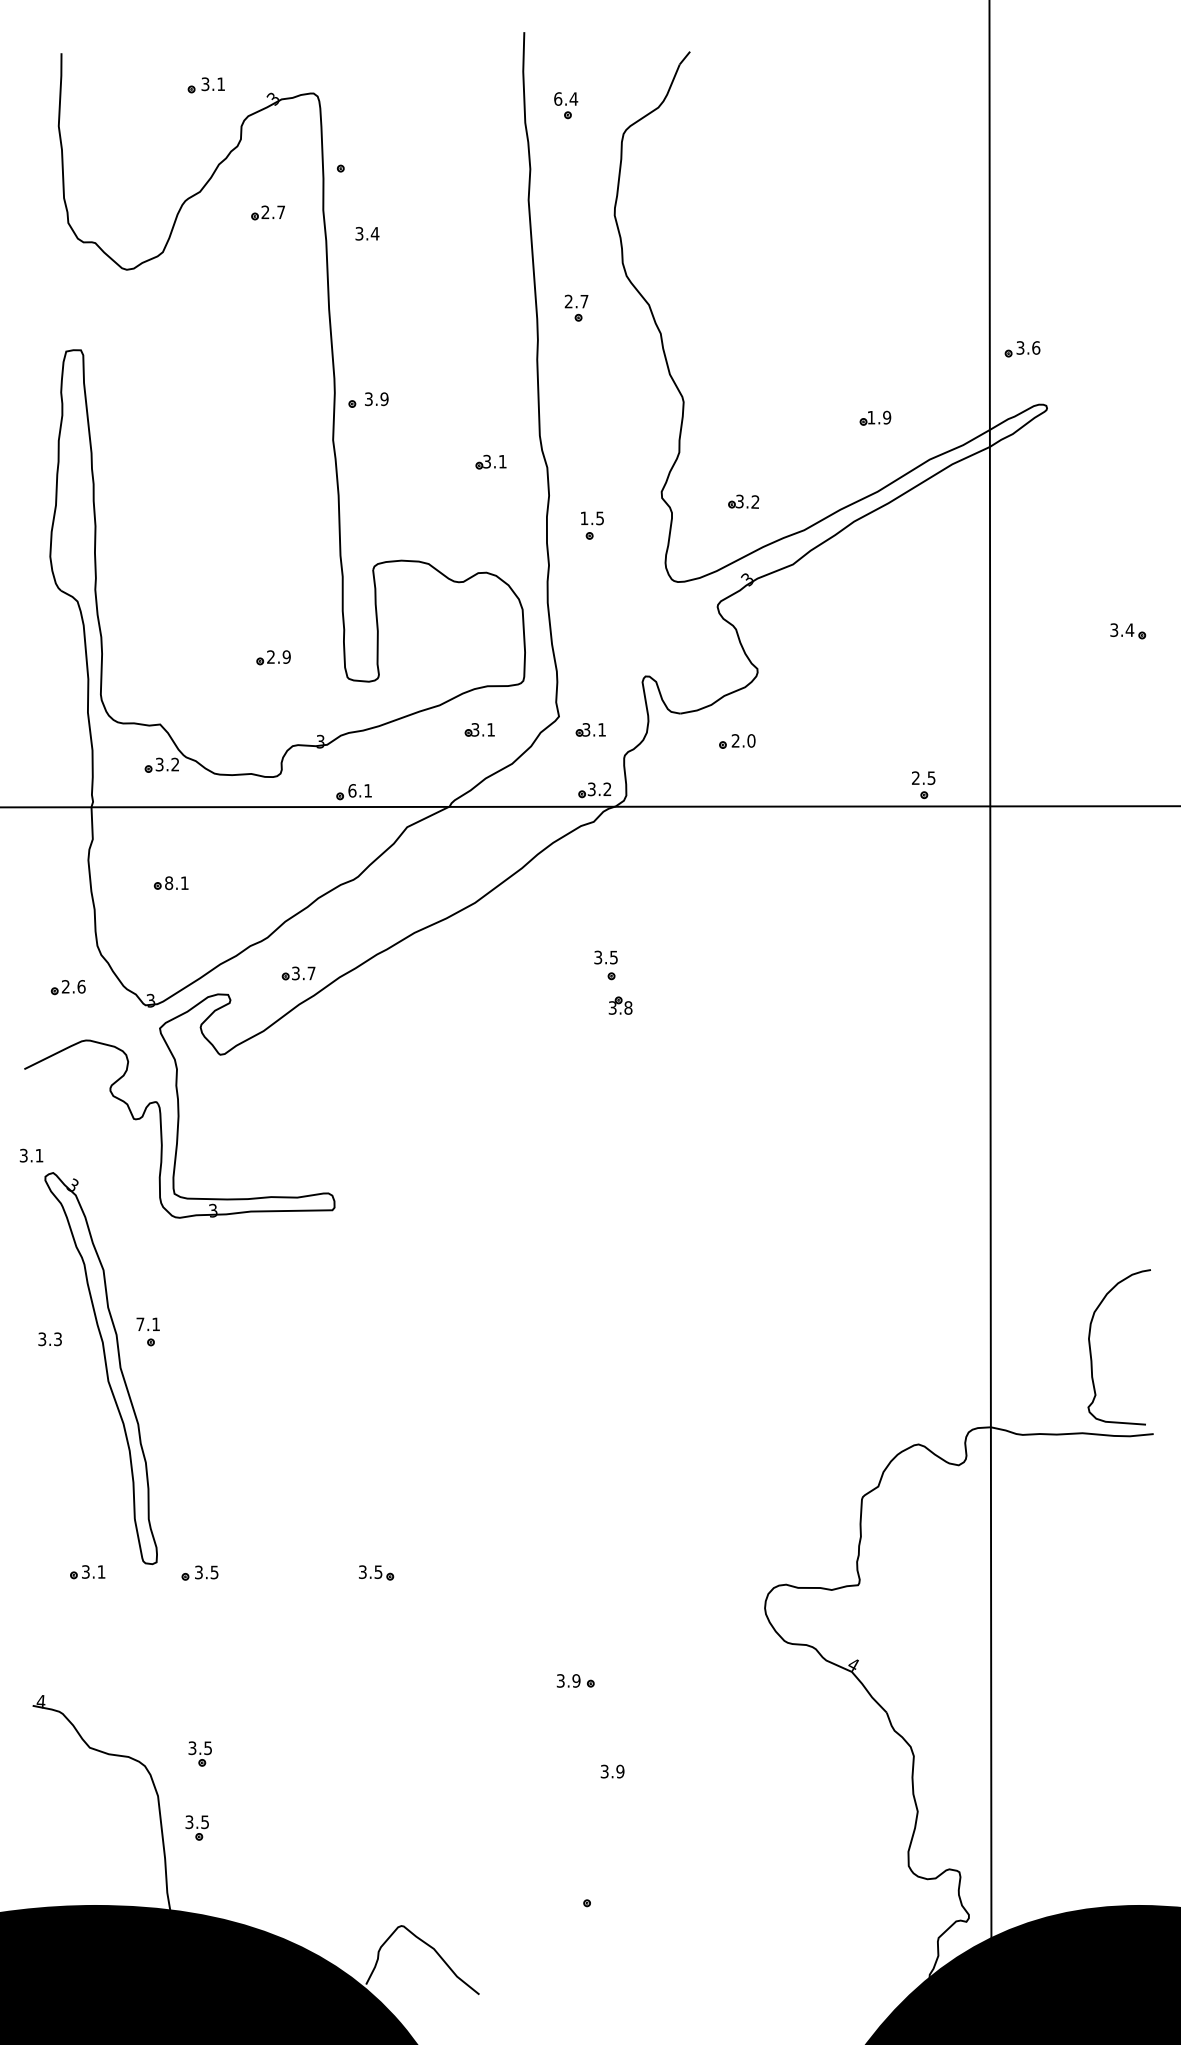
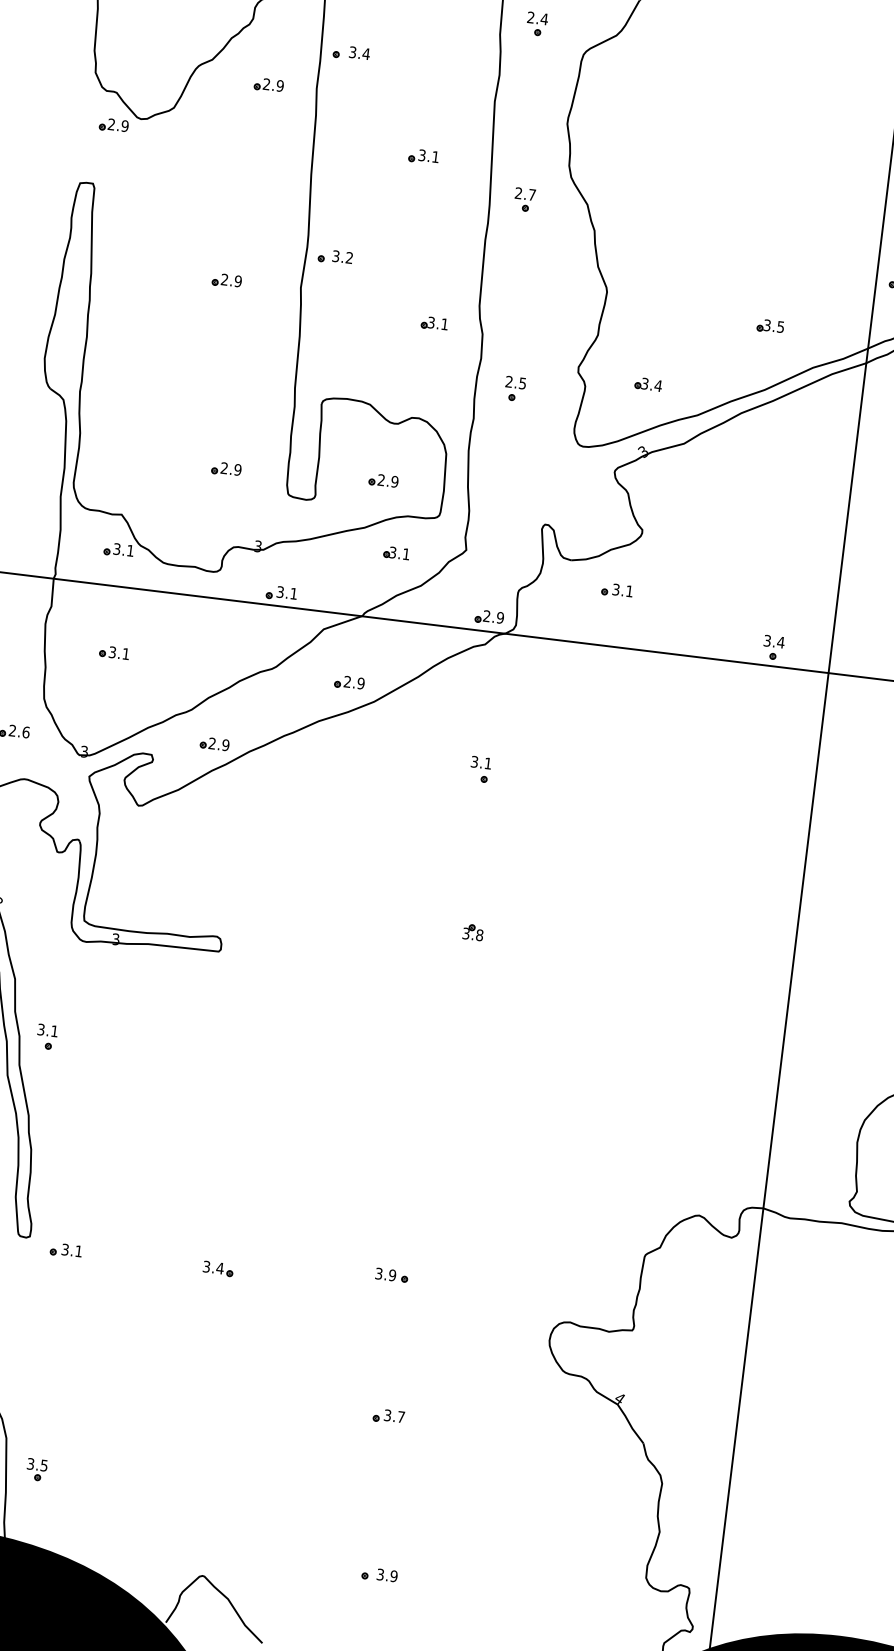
text: (558, 98) -> (531, 17), 6.4 -> 2.4
text: (281, 212) -> (280, 86), 2.7 -> 2.9
text: (367, 233) -> (359, 52), moved
part: (454, 272) -> (423, 156), added
part: (96, 280) -> (113, 125), added
text: (384, 399) -> (349, 258), 3.9 -> 3.2
text: (879, 417) -> (774, 326), 1.9 -> 3.5
part: (247, 441) -> (226, 279), added
text: (755, 501) -> (658, 385), 3.2 -> 3.4
text: (584, 517) -> (509, 381), 1.5 -> 2.5
part: (454, 648) -> (383, 480), added
part: (590, 729) -> (492, 564), removed
text: (743, 740) -> (622, 590), 2.0 -> 3.1
text: (175, 764) -> (130, 550), 3.2 -> 3.1
text: (923, 778) -> (773, 641), 2.5 -> 3.4
text: (599, 789) -> (493, 617), 3.2 -> 2.9
text: (352, 790) -> (280, 591), 6.1 -> 3.1
text: (169, 882) -> (113, 651), 8.1 -> 3.1
part: (443, 884) -> (348, 682), added
text: (613, 957) -> (487, 763), 3.5 -> 3.1
text: (303, 973) -> (218, 744), 3.7 -> 2.9
part: (620, 1005) -> (473, 932), moved
text: (140, 1324) -> (41, 1029), 7.1 -> 3.1
text: (378, 1571) -> (220, 1267), 3.5 -> 3.4
text: (214, 1572) -> (78, 1251), 3.5 -> 3.1
part: (575, 1680) -> (391, 1274), moved
part: (592, 1717) -> (389, 1416), added
part: (199, 1753) -> (46, 1405), removed
text: (612, 1771) -> (387, 1575), moved

